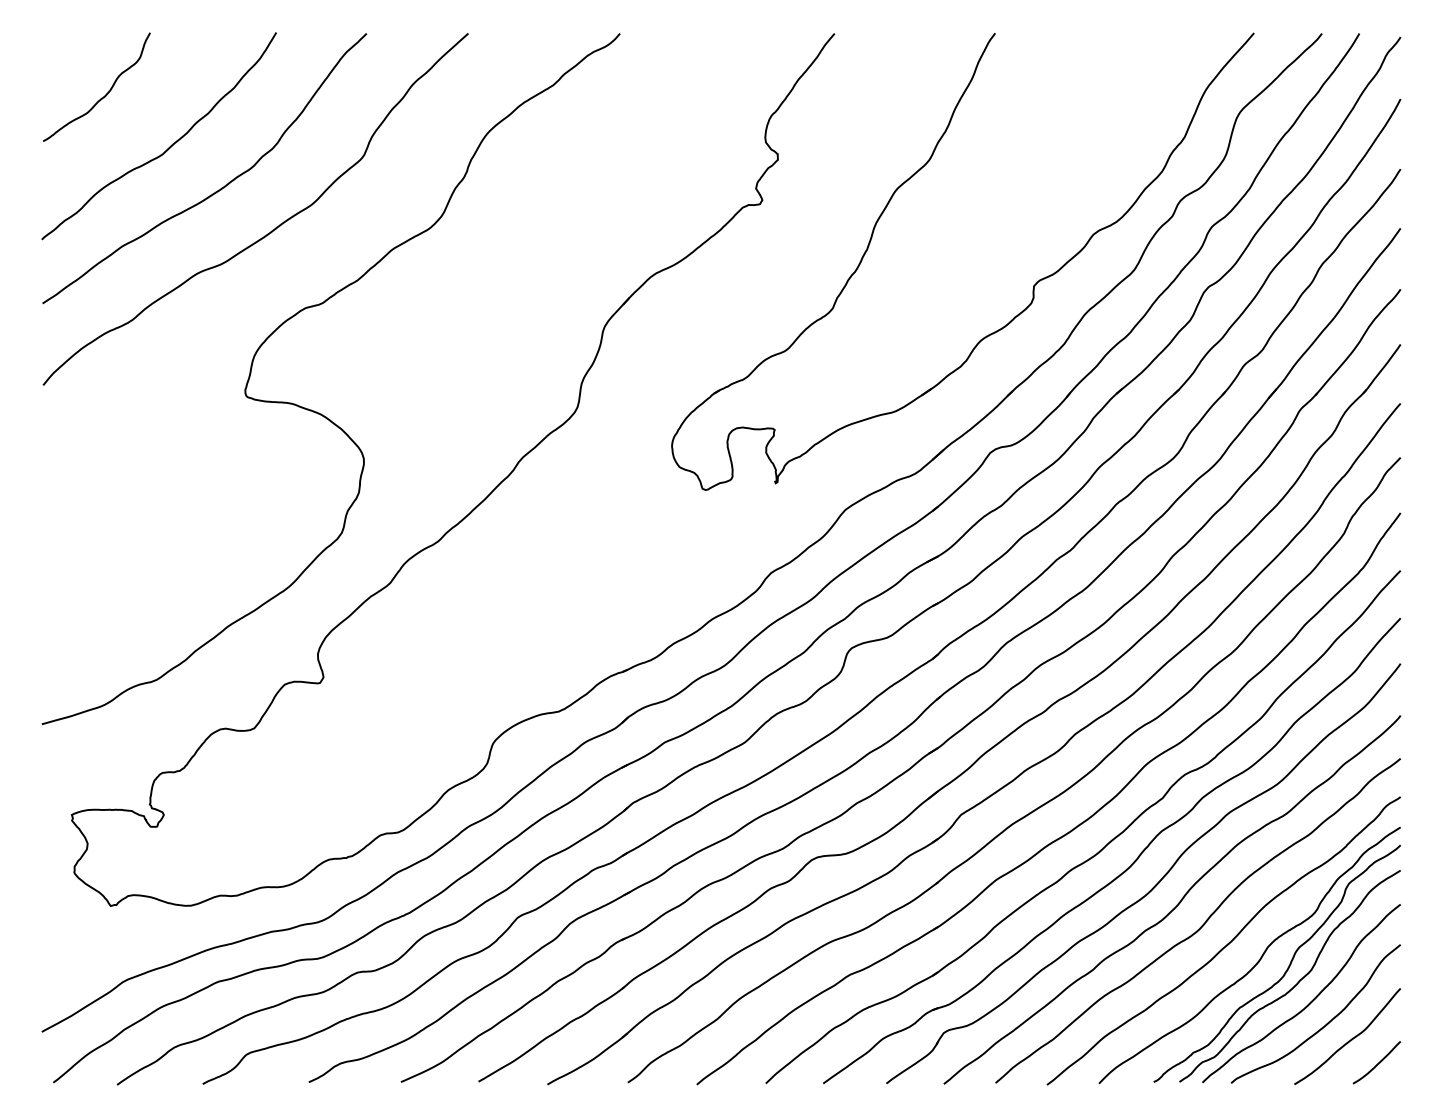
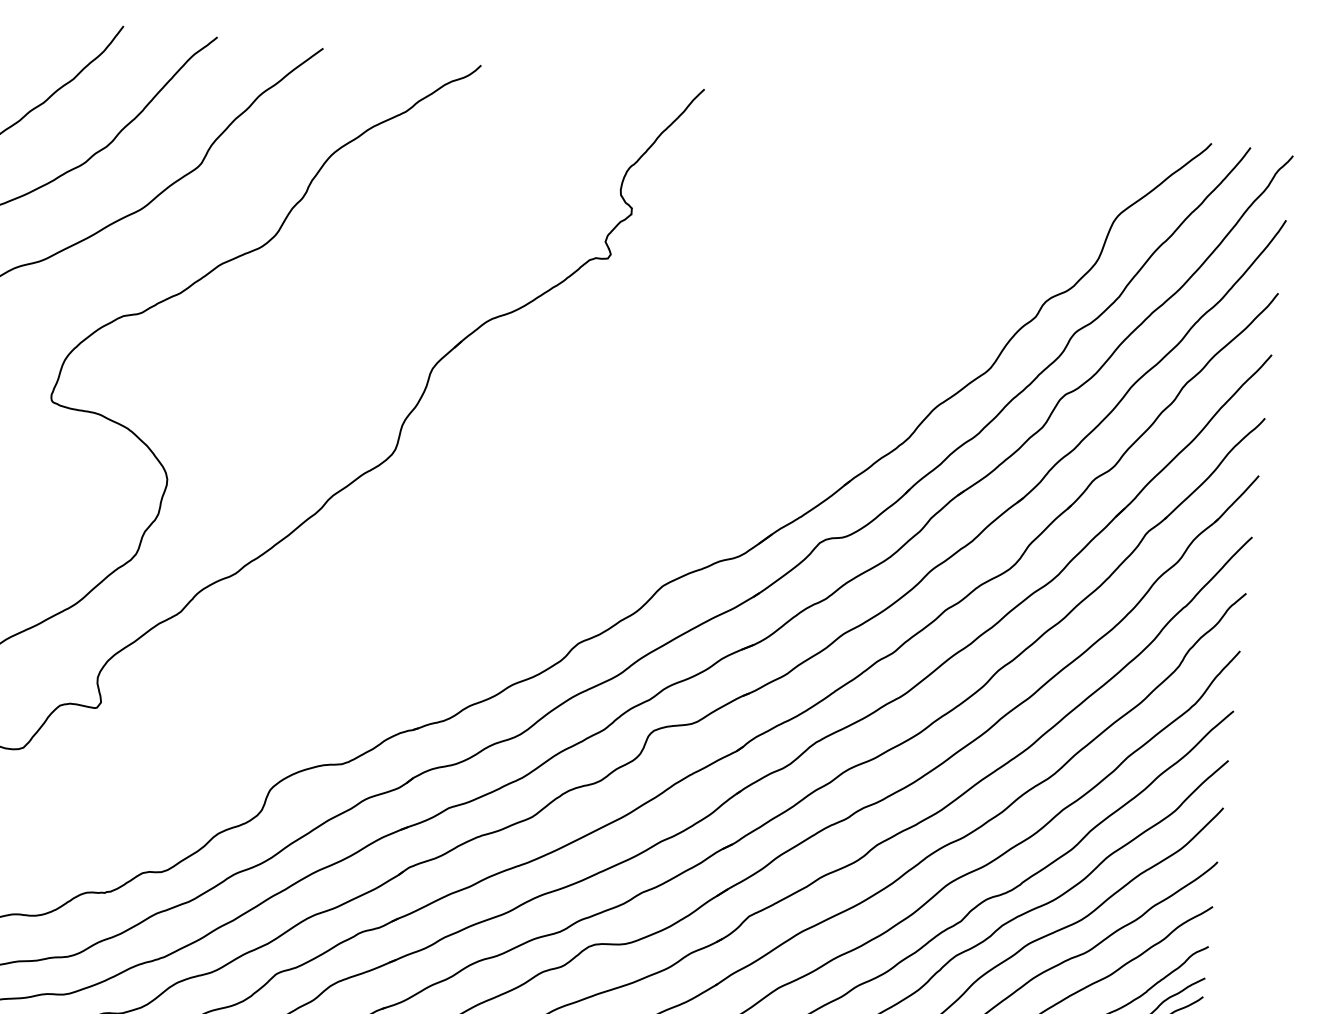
part: (1033, 285) -> (883, 373), removed

